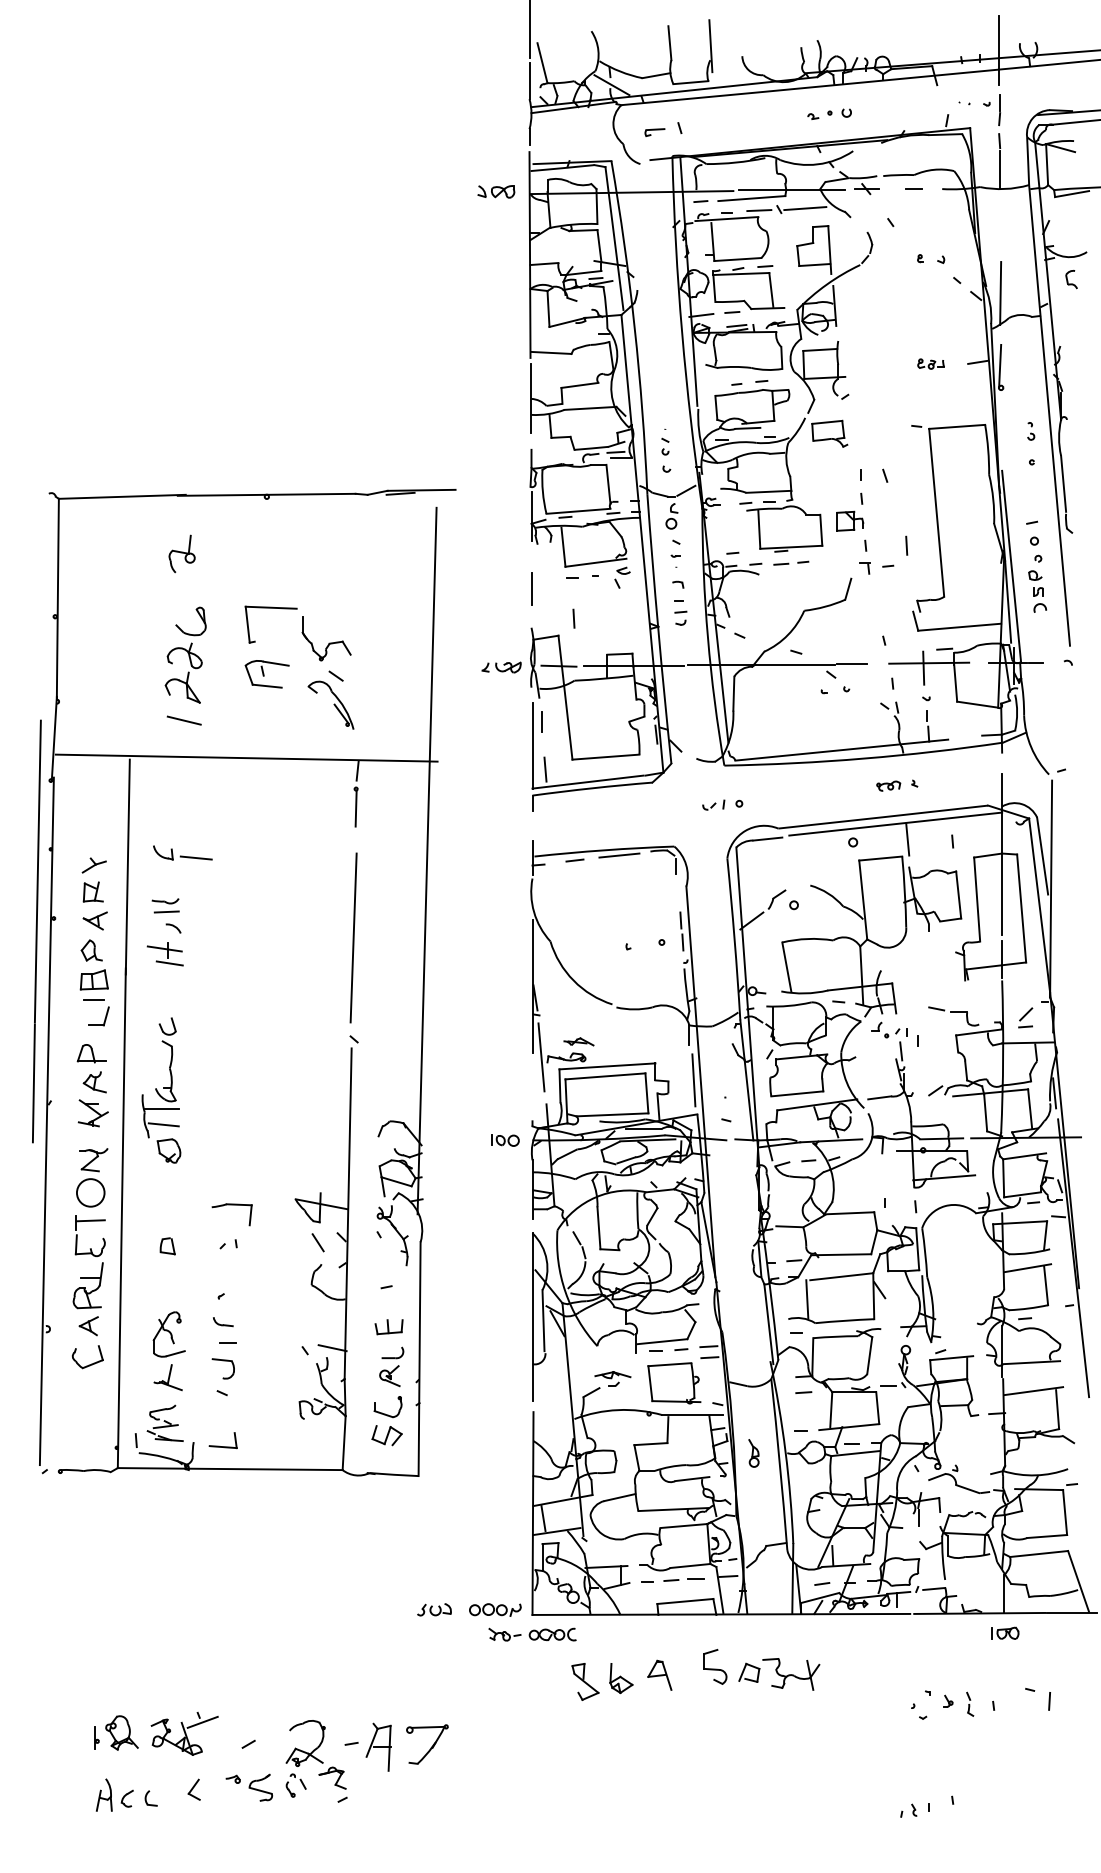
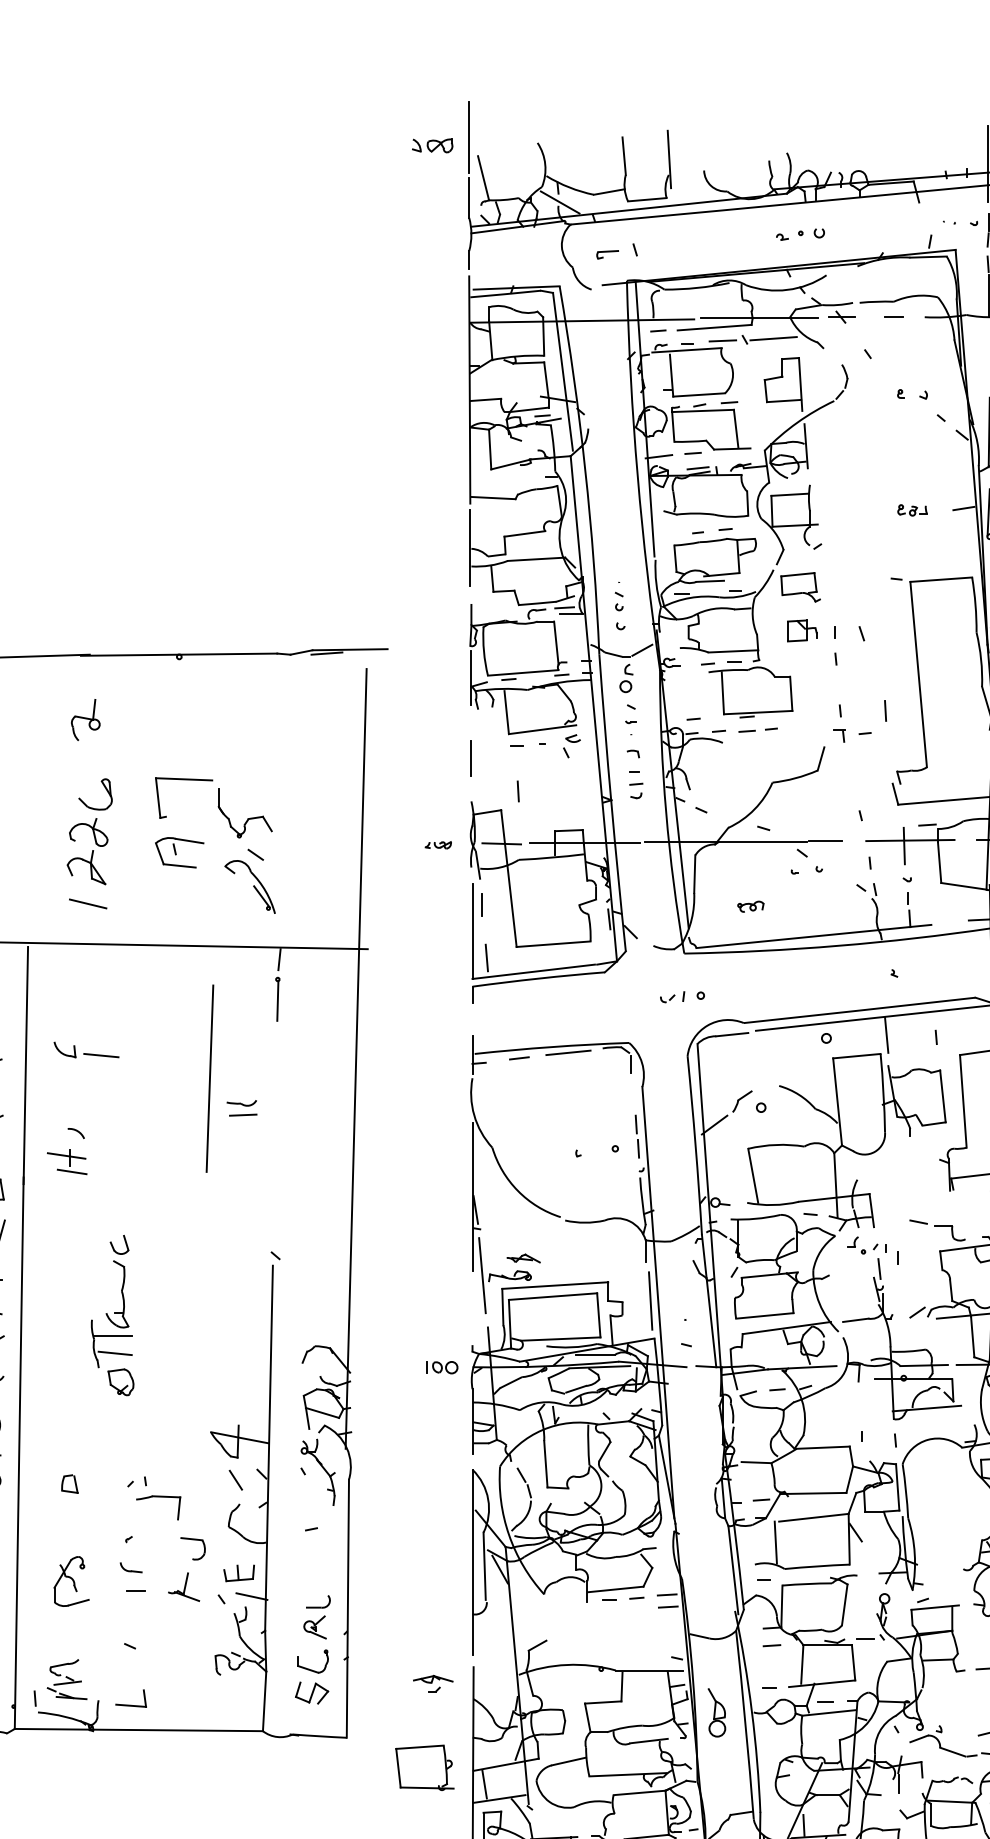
part: (496, 191) -> (432, 145), moved
part: (850, 520) -> (802, 630), moved
part: (501, 667) -> (438, 845), size x0.6
part: (888, 785) -> (750, 905), moved
part: (165, 905) -> (241, 1107), moved
line: (353, 937) -> (209, 1078), moved
part: (161, 1090) -> (112, 1315), moved
part: (231, 1205) -> (157, 1497), moved
part: (388, 1327) -> (238, 1573), moved
part: (222, 1361) -> (192, 1540), moved
part: (167, 1377) -> (183, 1587), moved
part: (612, 1378) -> (432, 1683), moved
part: (674, 1383) -> (425, 1768), moved
part: (753, 1453) -> (716, 1712), size x1.6

